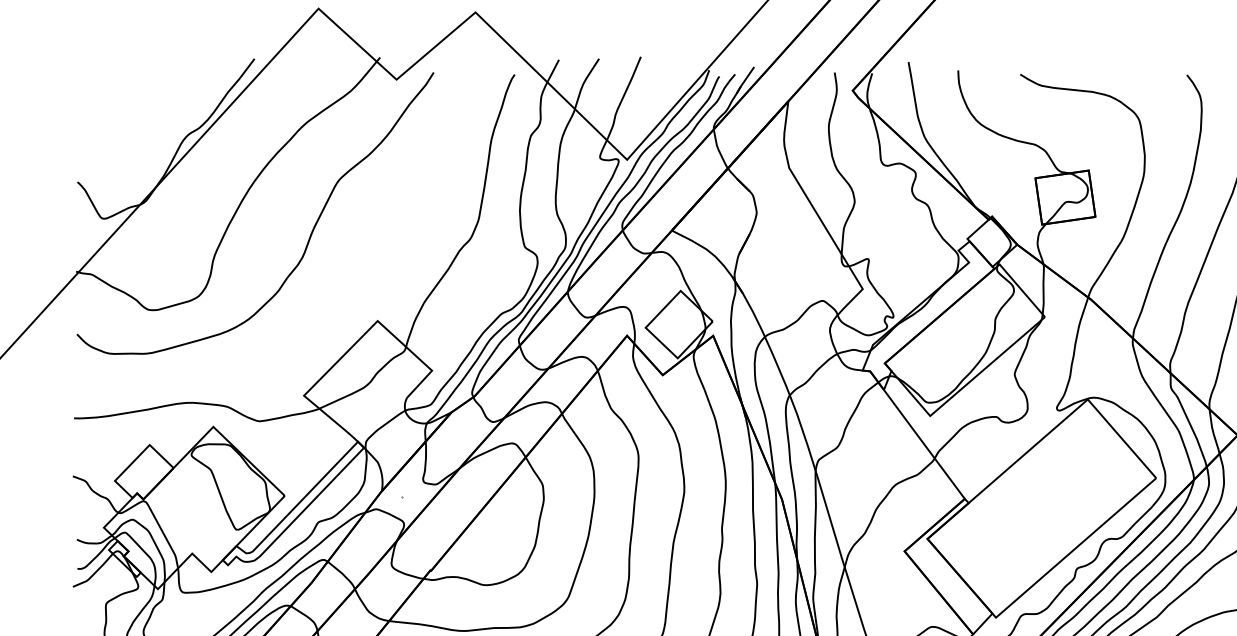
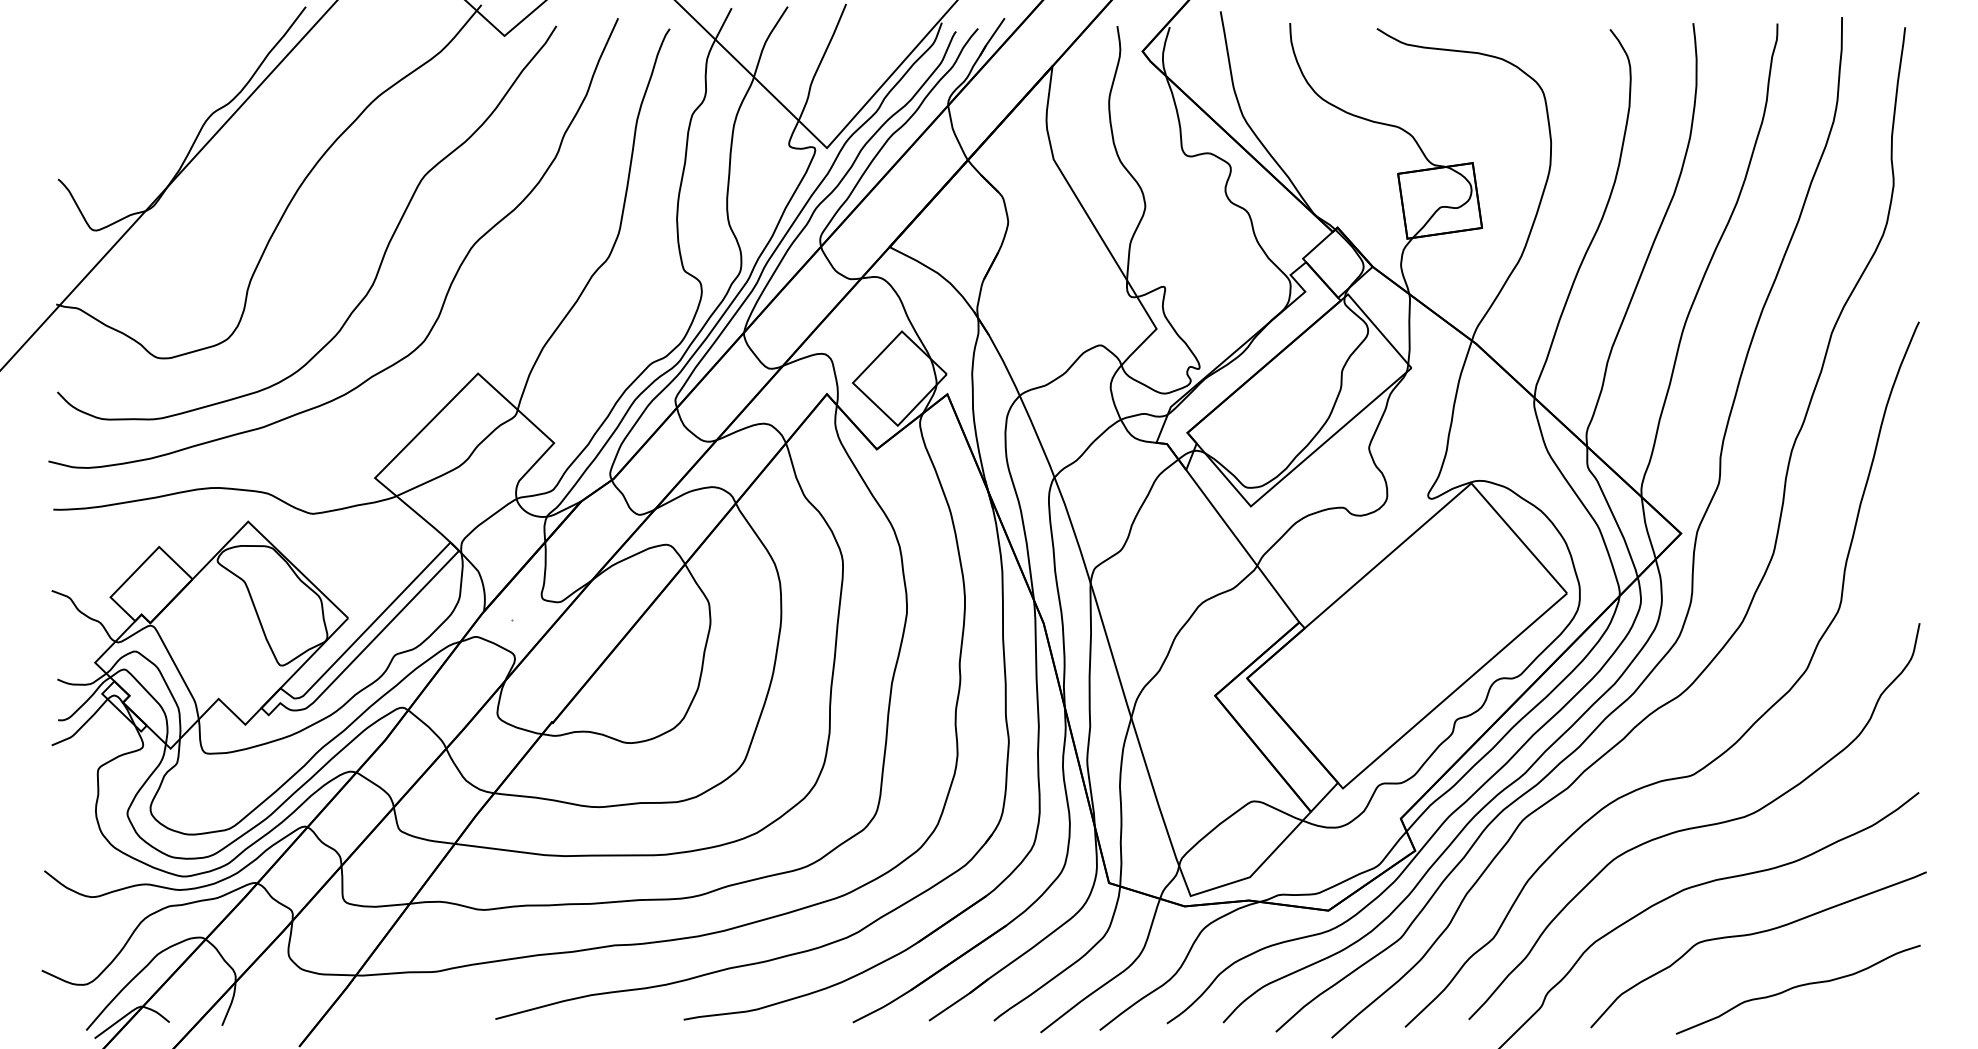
curve: (356, 259) -> (448, 287), added

